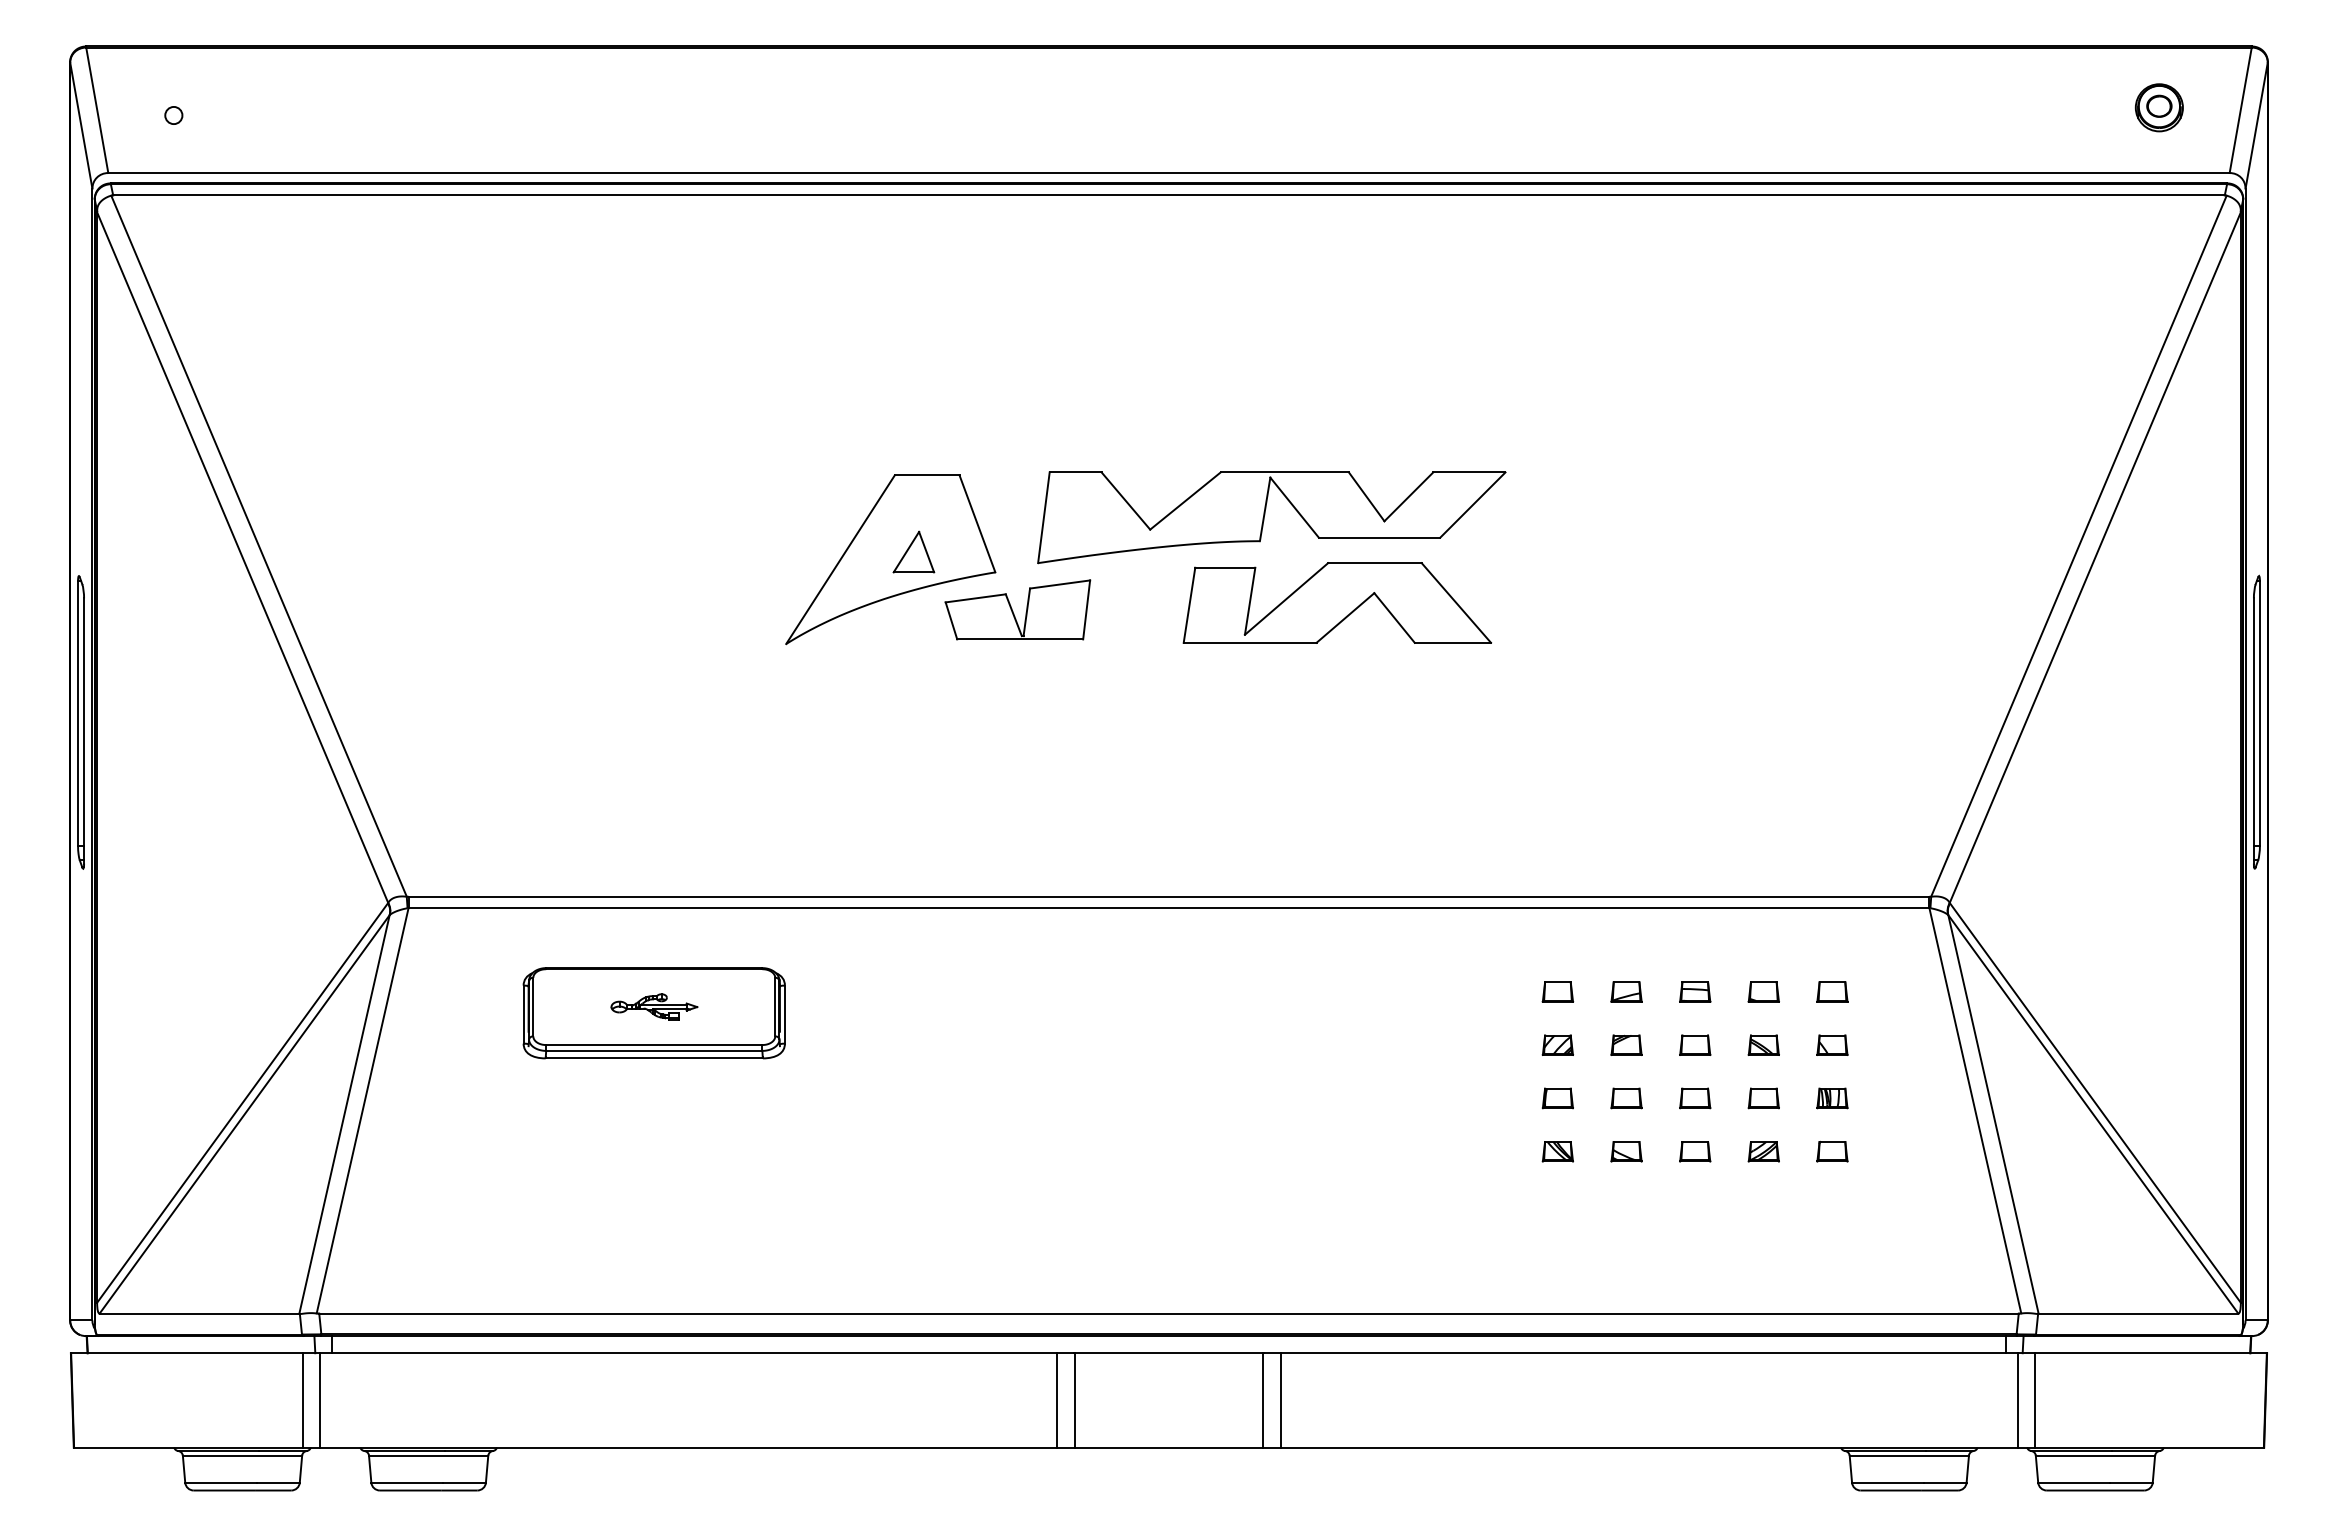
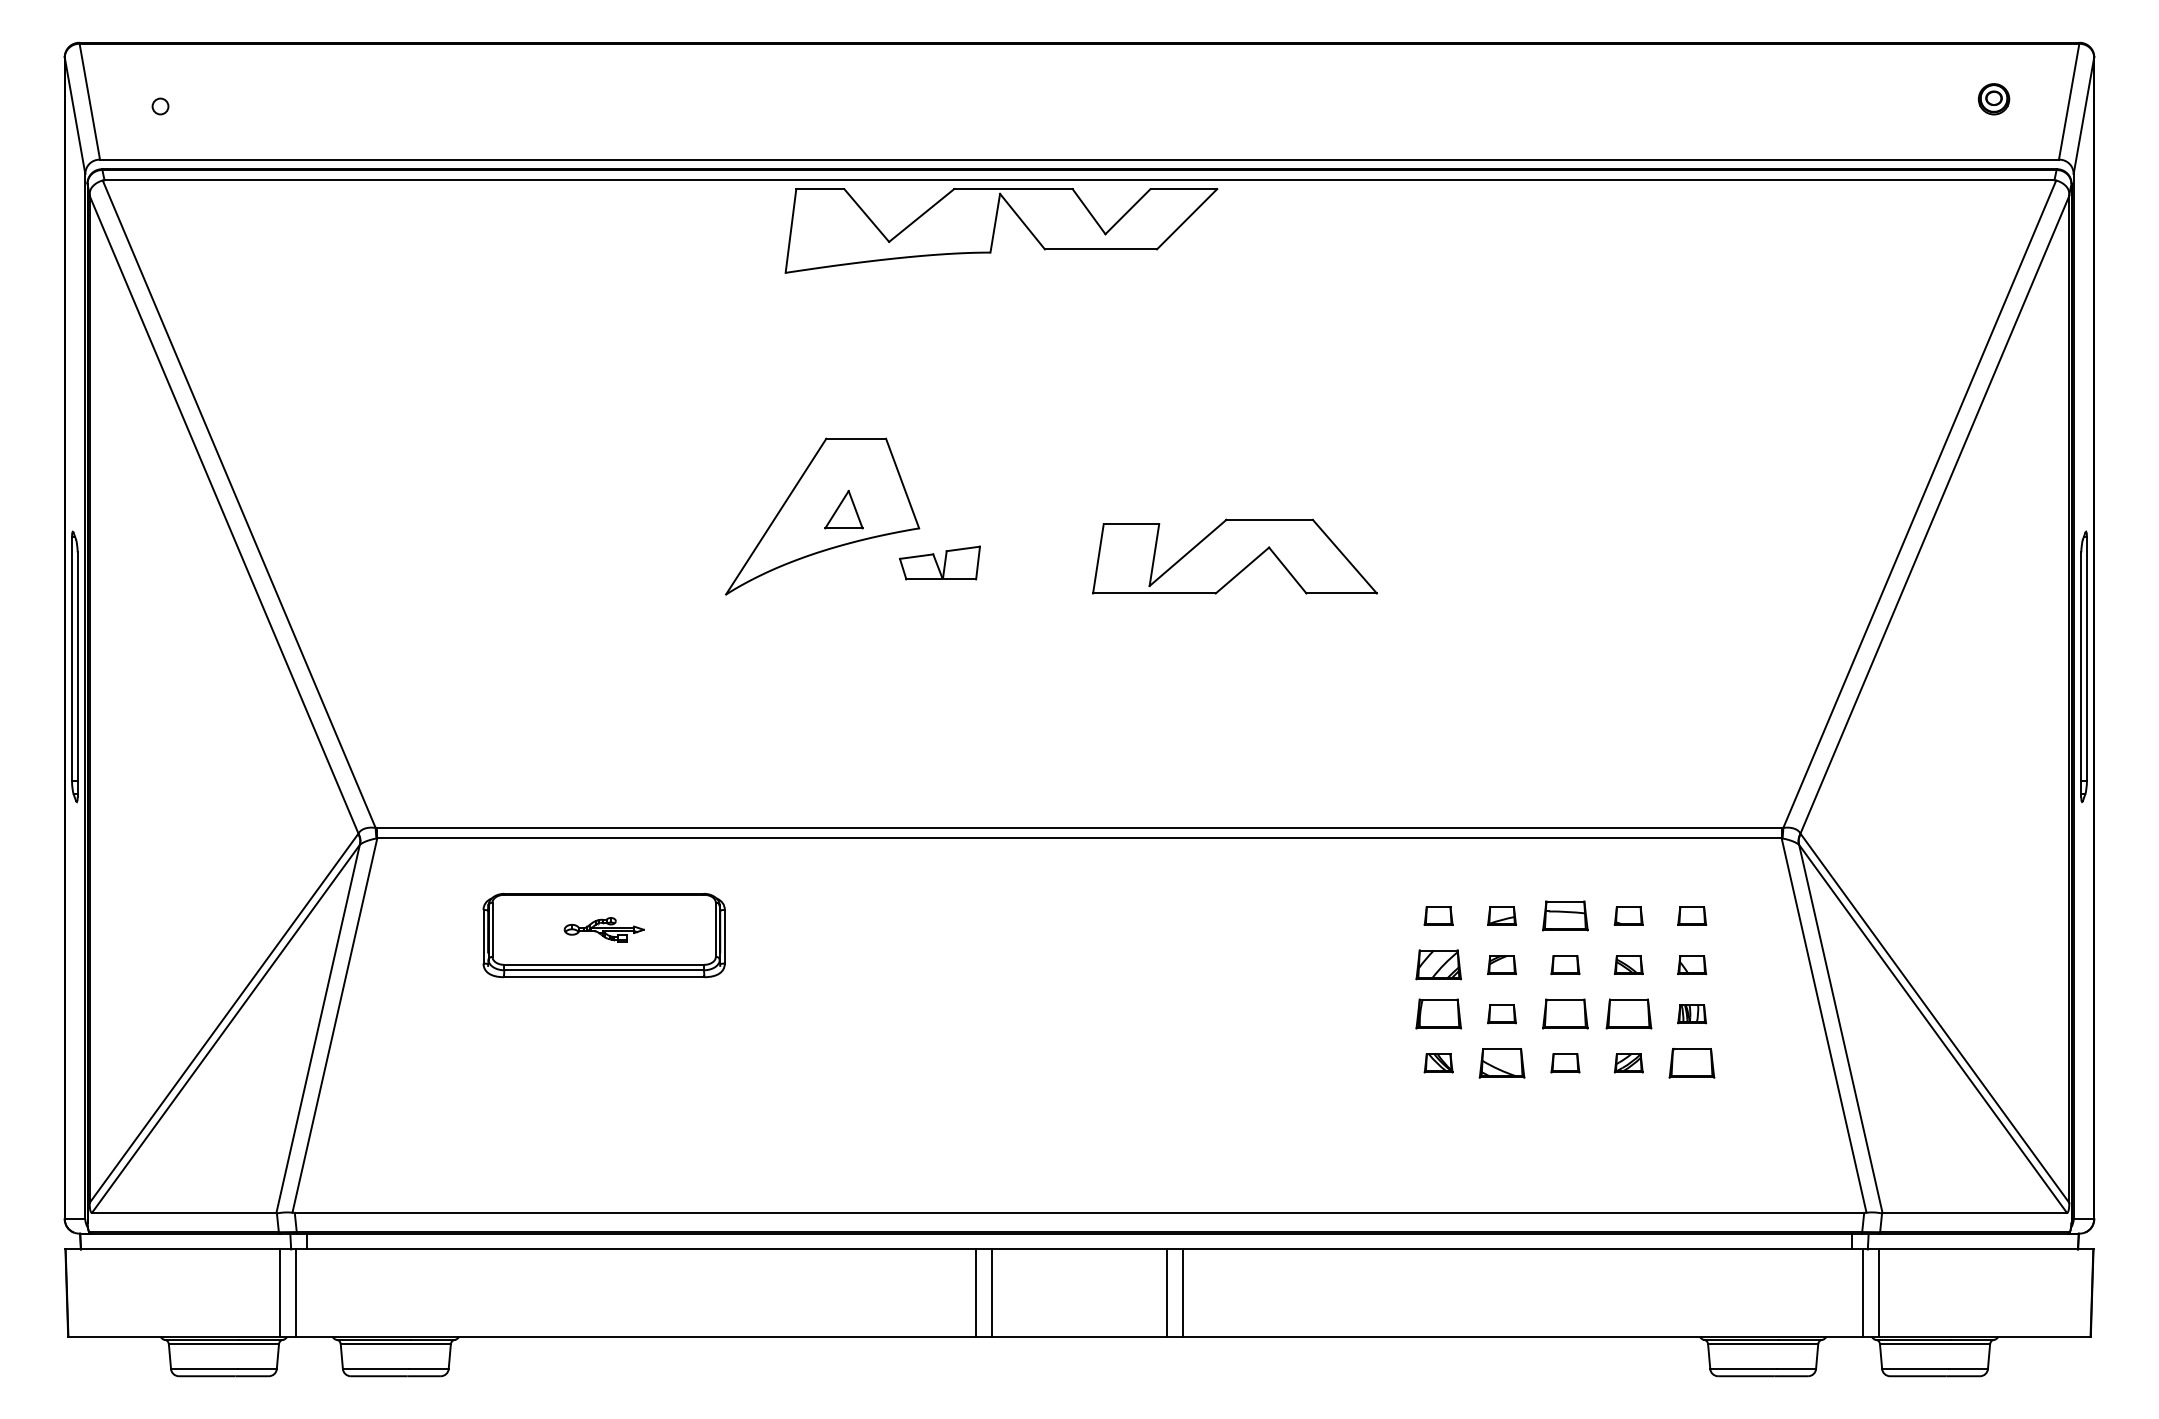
part: (2158, 106) -> (1993, 98), size x0.7
part: (1265, 516) -> (995, 229), moved
part: (1017, 609) -> (939, 562), size x0.6
part: (1695, 991) -> (1565, 915), size x1.6
part: (1557, 1045) -> (1438, 965), size x1.6
part: (1557, 1098) -> (1438, 1014), size x1.6
part: (1695, 1098) -> (1565, 1014), size x1.6
part: (1763, 1098) -> (1628, 1014), size x1.6
part: (1625, 1151) -> (1501, 1063), size x1.6
part: (1832, 1151) -> (1692, 1063), size x1.6

